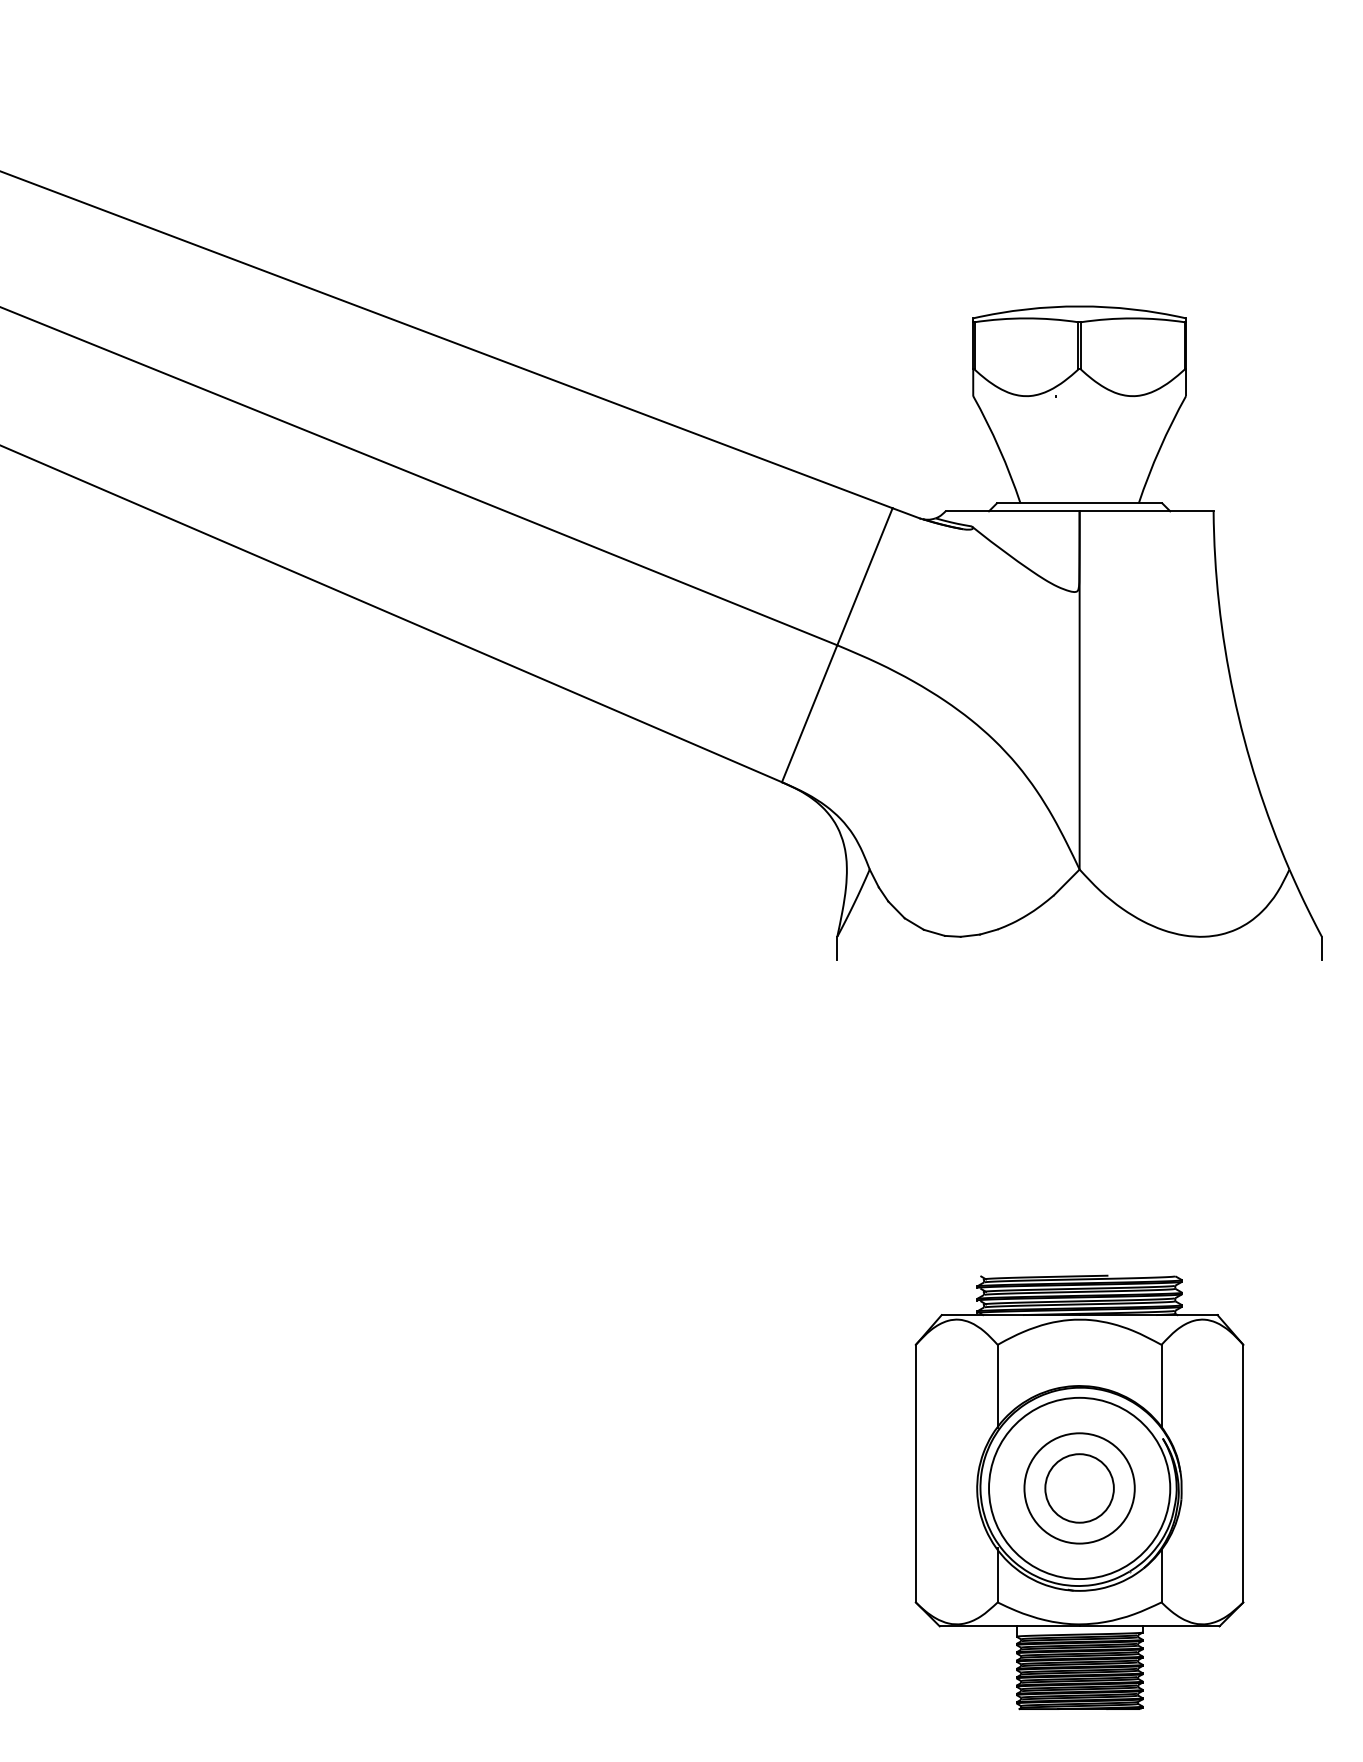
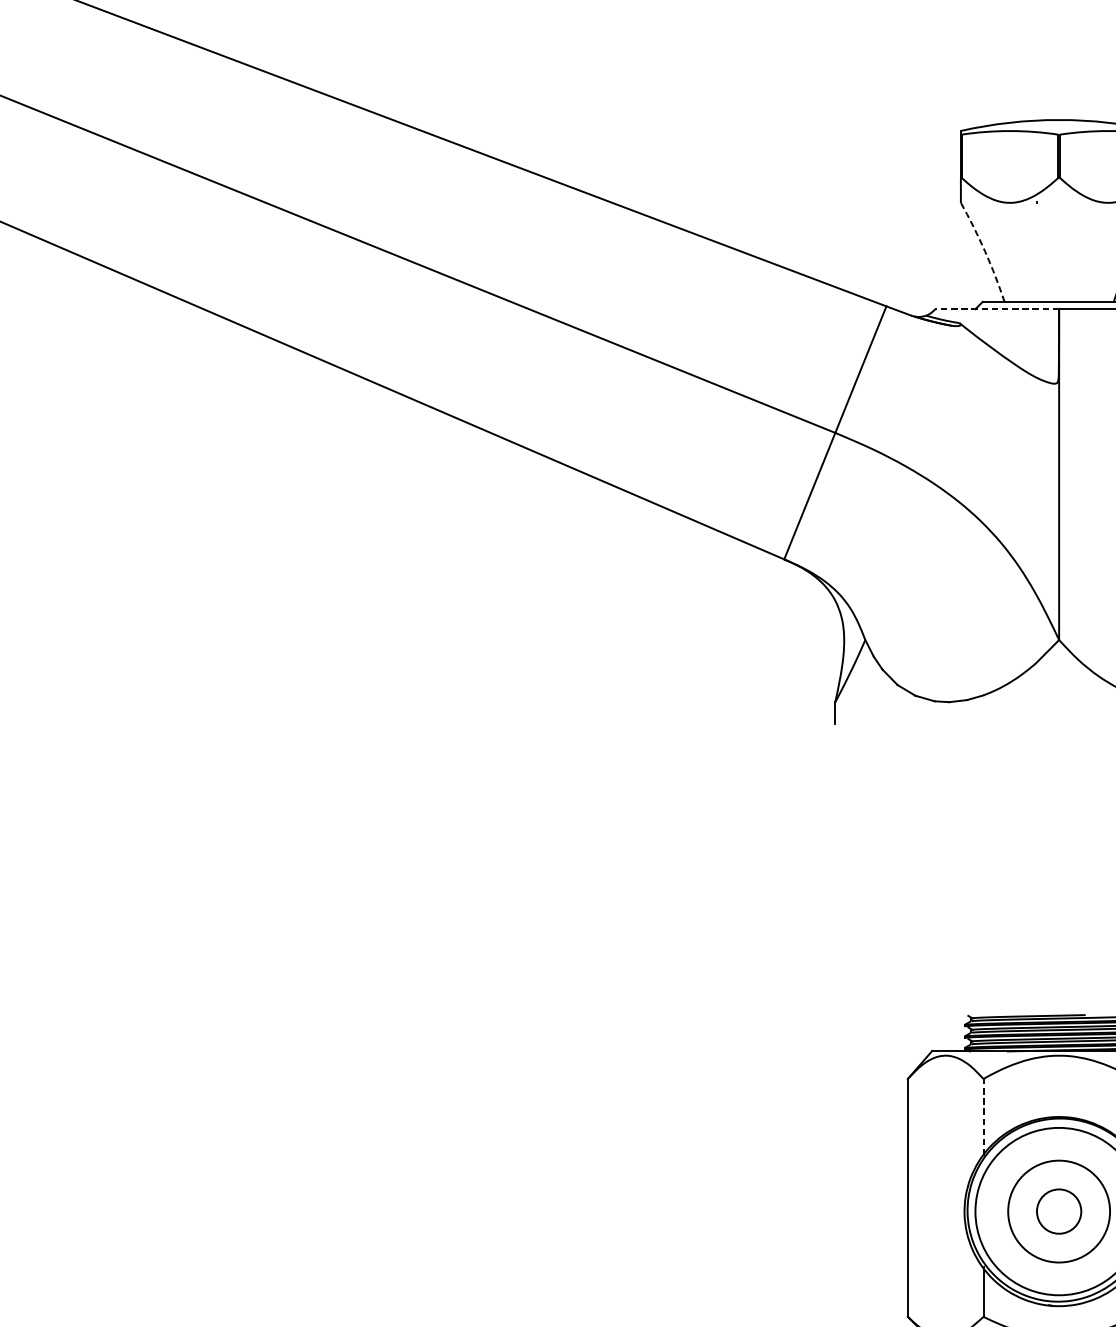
arc: (999, 448) -> (985, 251), solid -> dashed
line: (1012, 511) -> (997, 309), solid -> dashed
line: (997, 1385) -> (983, 1116), solid -> dashed
circle: (1079, 1488) -> (1059, 1211), size x0.7

